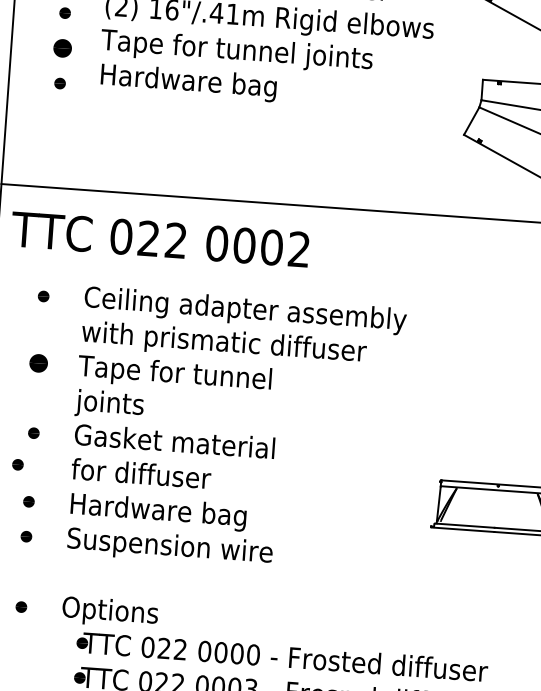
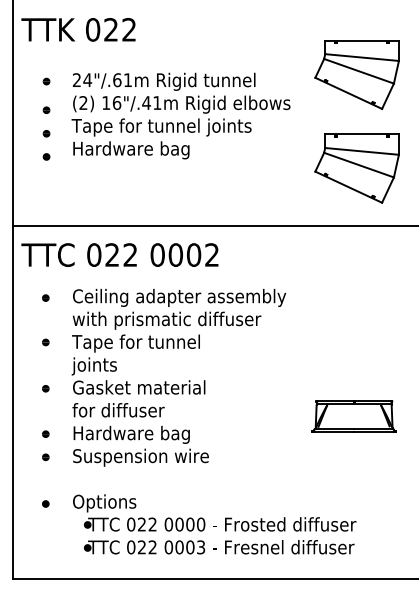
part: (62, 48) -> (46, 133), size x0.62
part: (38, 363) -> (45, 342), size x0.62
part: (17, 465) -> (36, 410), removed

